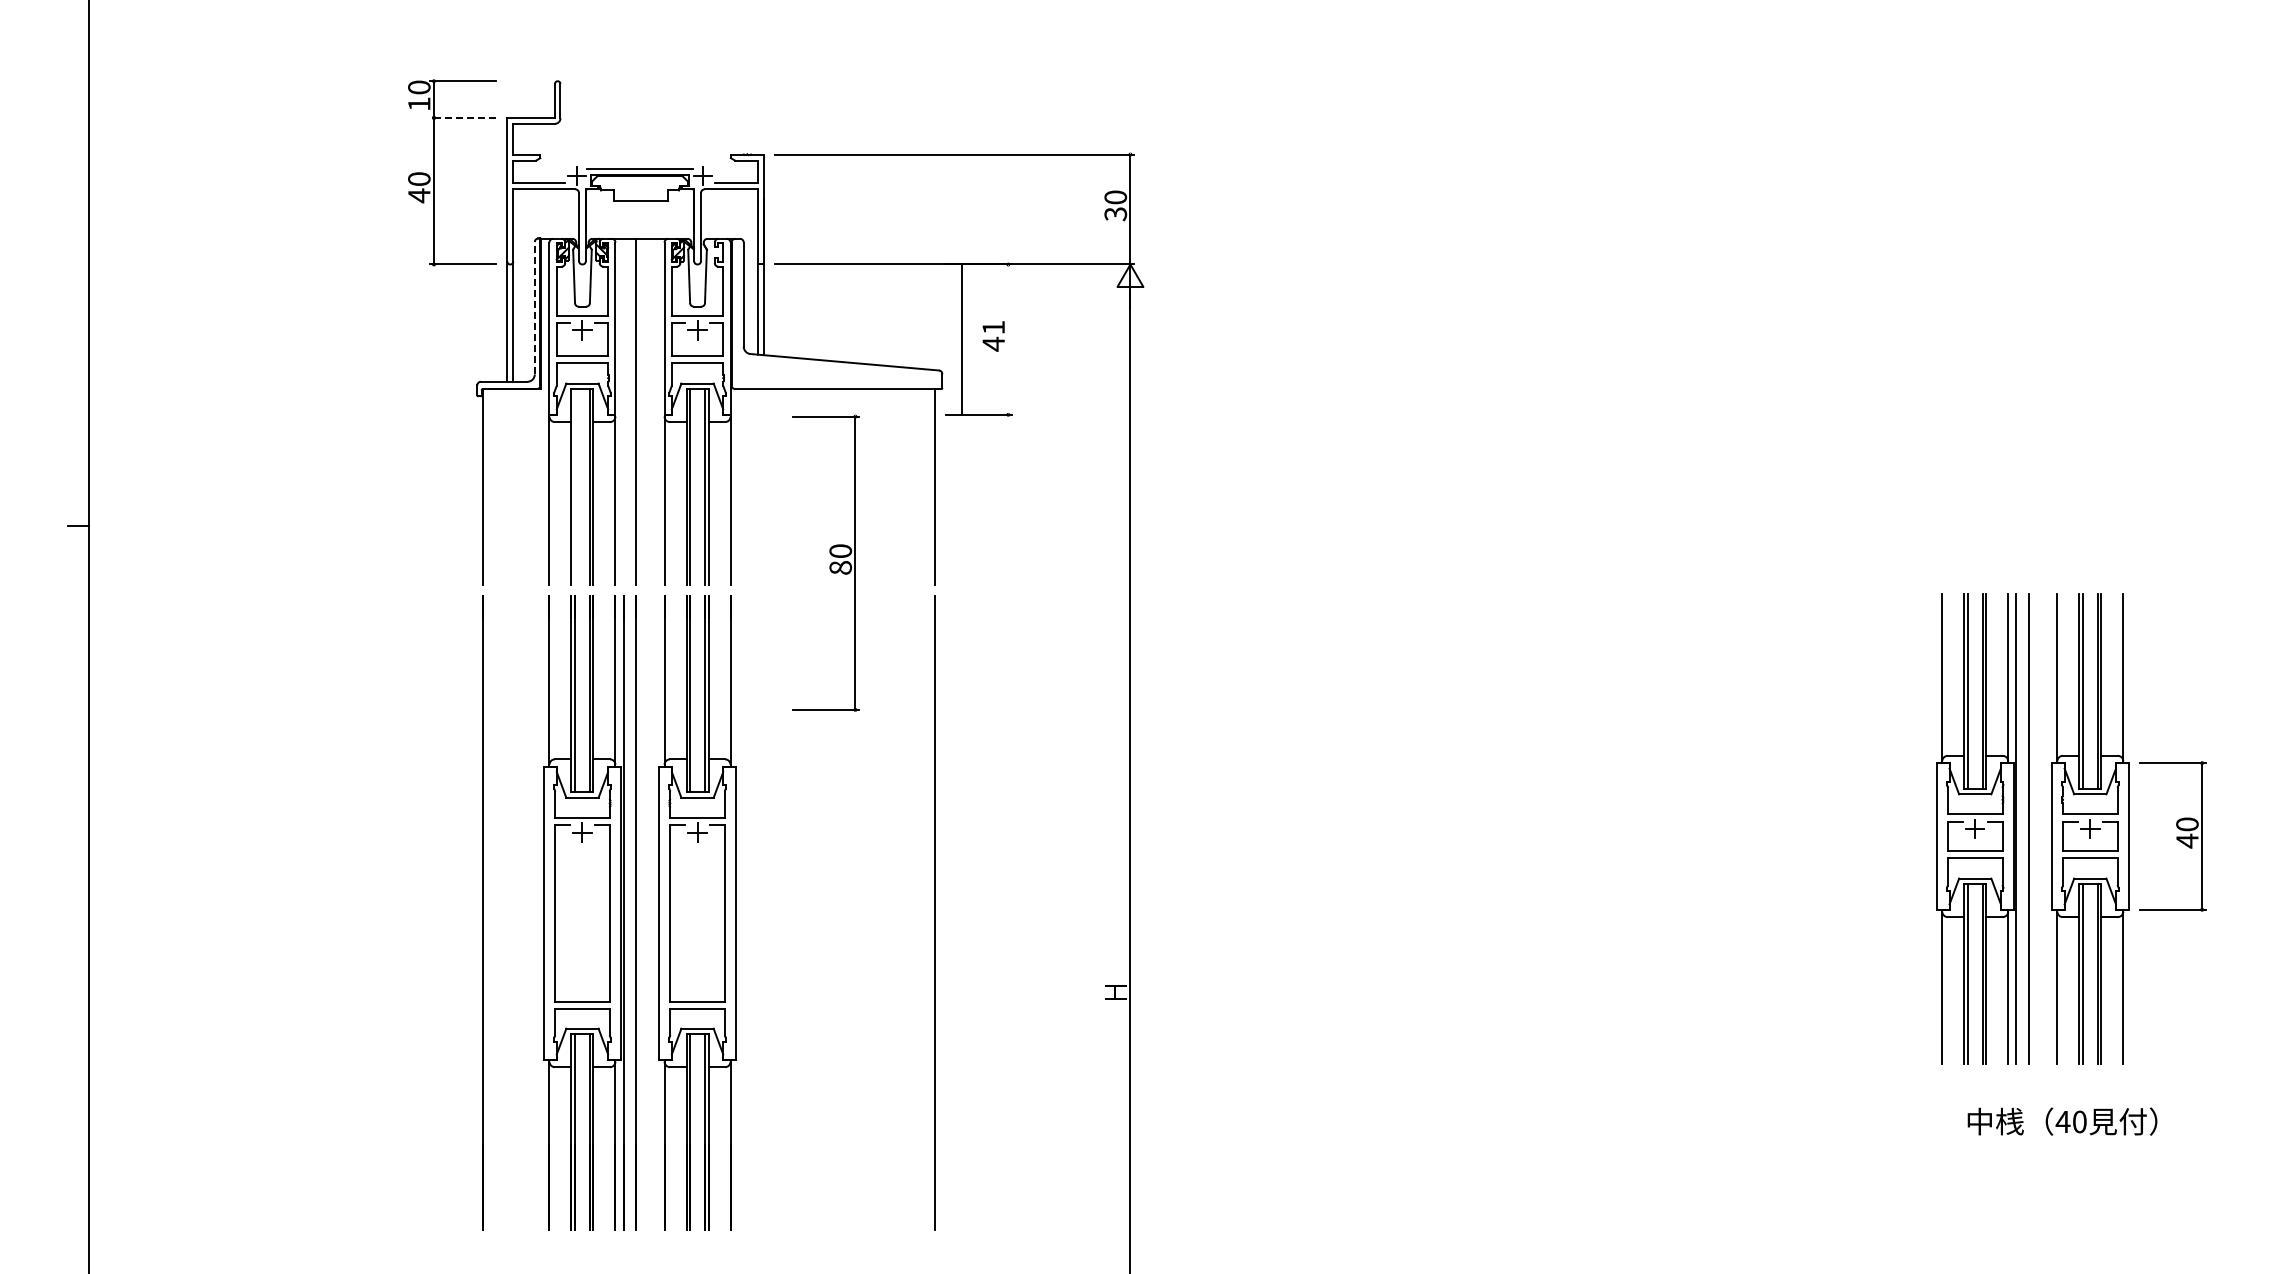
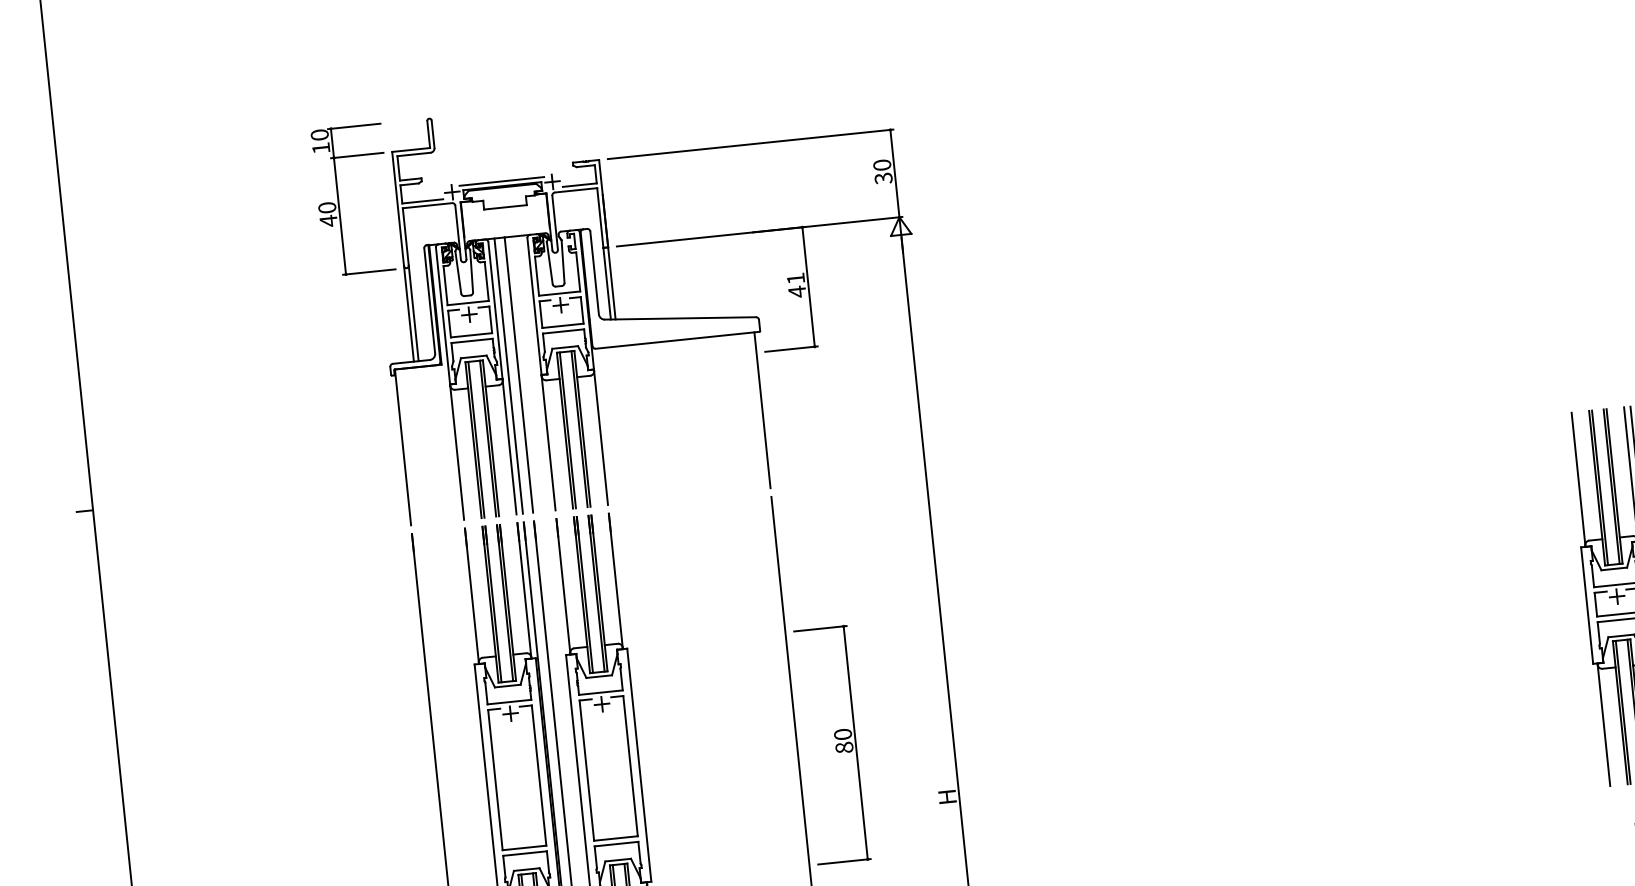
line: (463, 117) -> (357, 155), dashed -> solid
line: (534, 307) -> (429, 300), dashed -> solid
line: (962, 339) -> (808, 286), moved
line: (623, 411) -> (508, 375), added
line: (575, 487) -> (476, 440), added
part: (825, 562) -> (831, 744), moved

